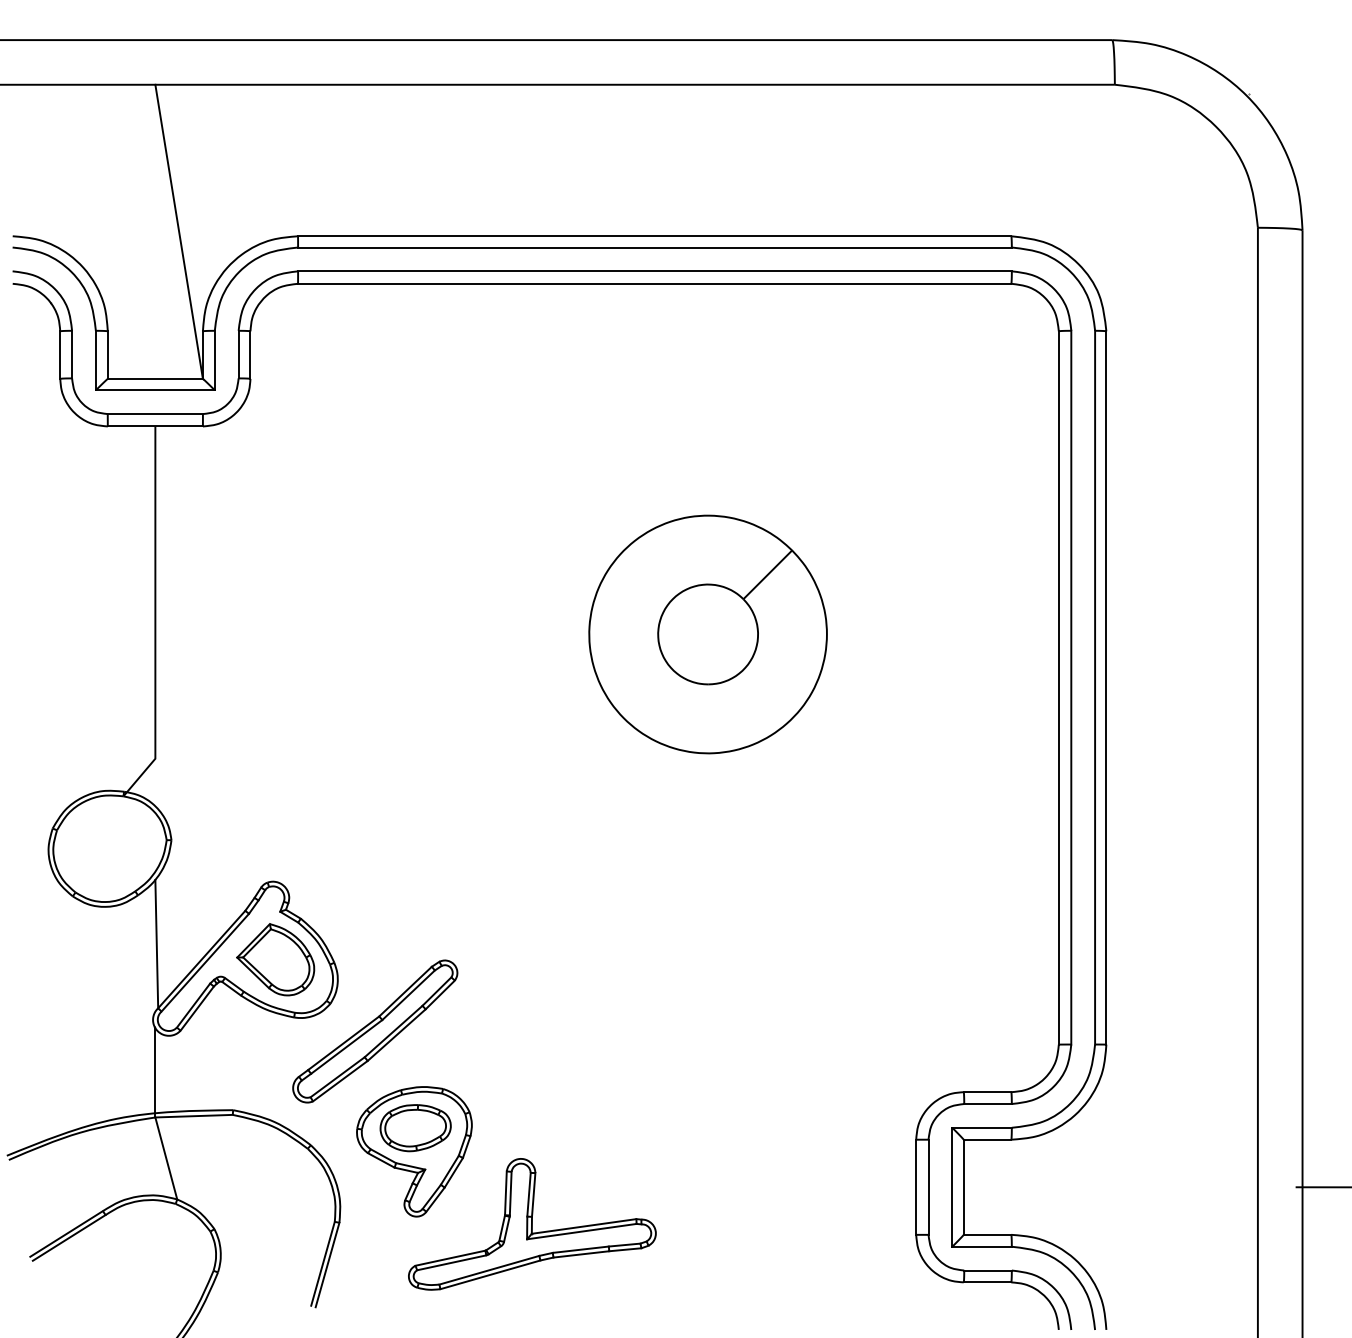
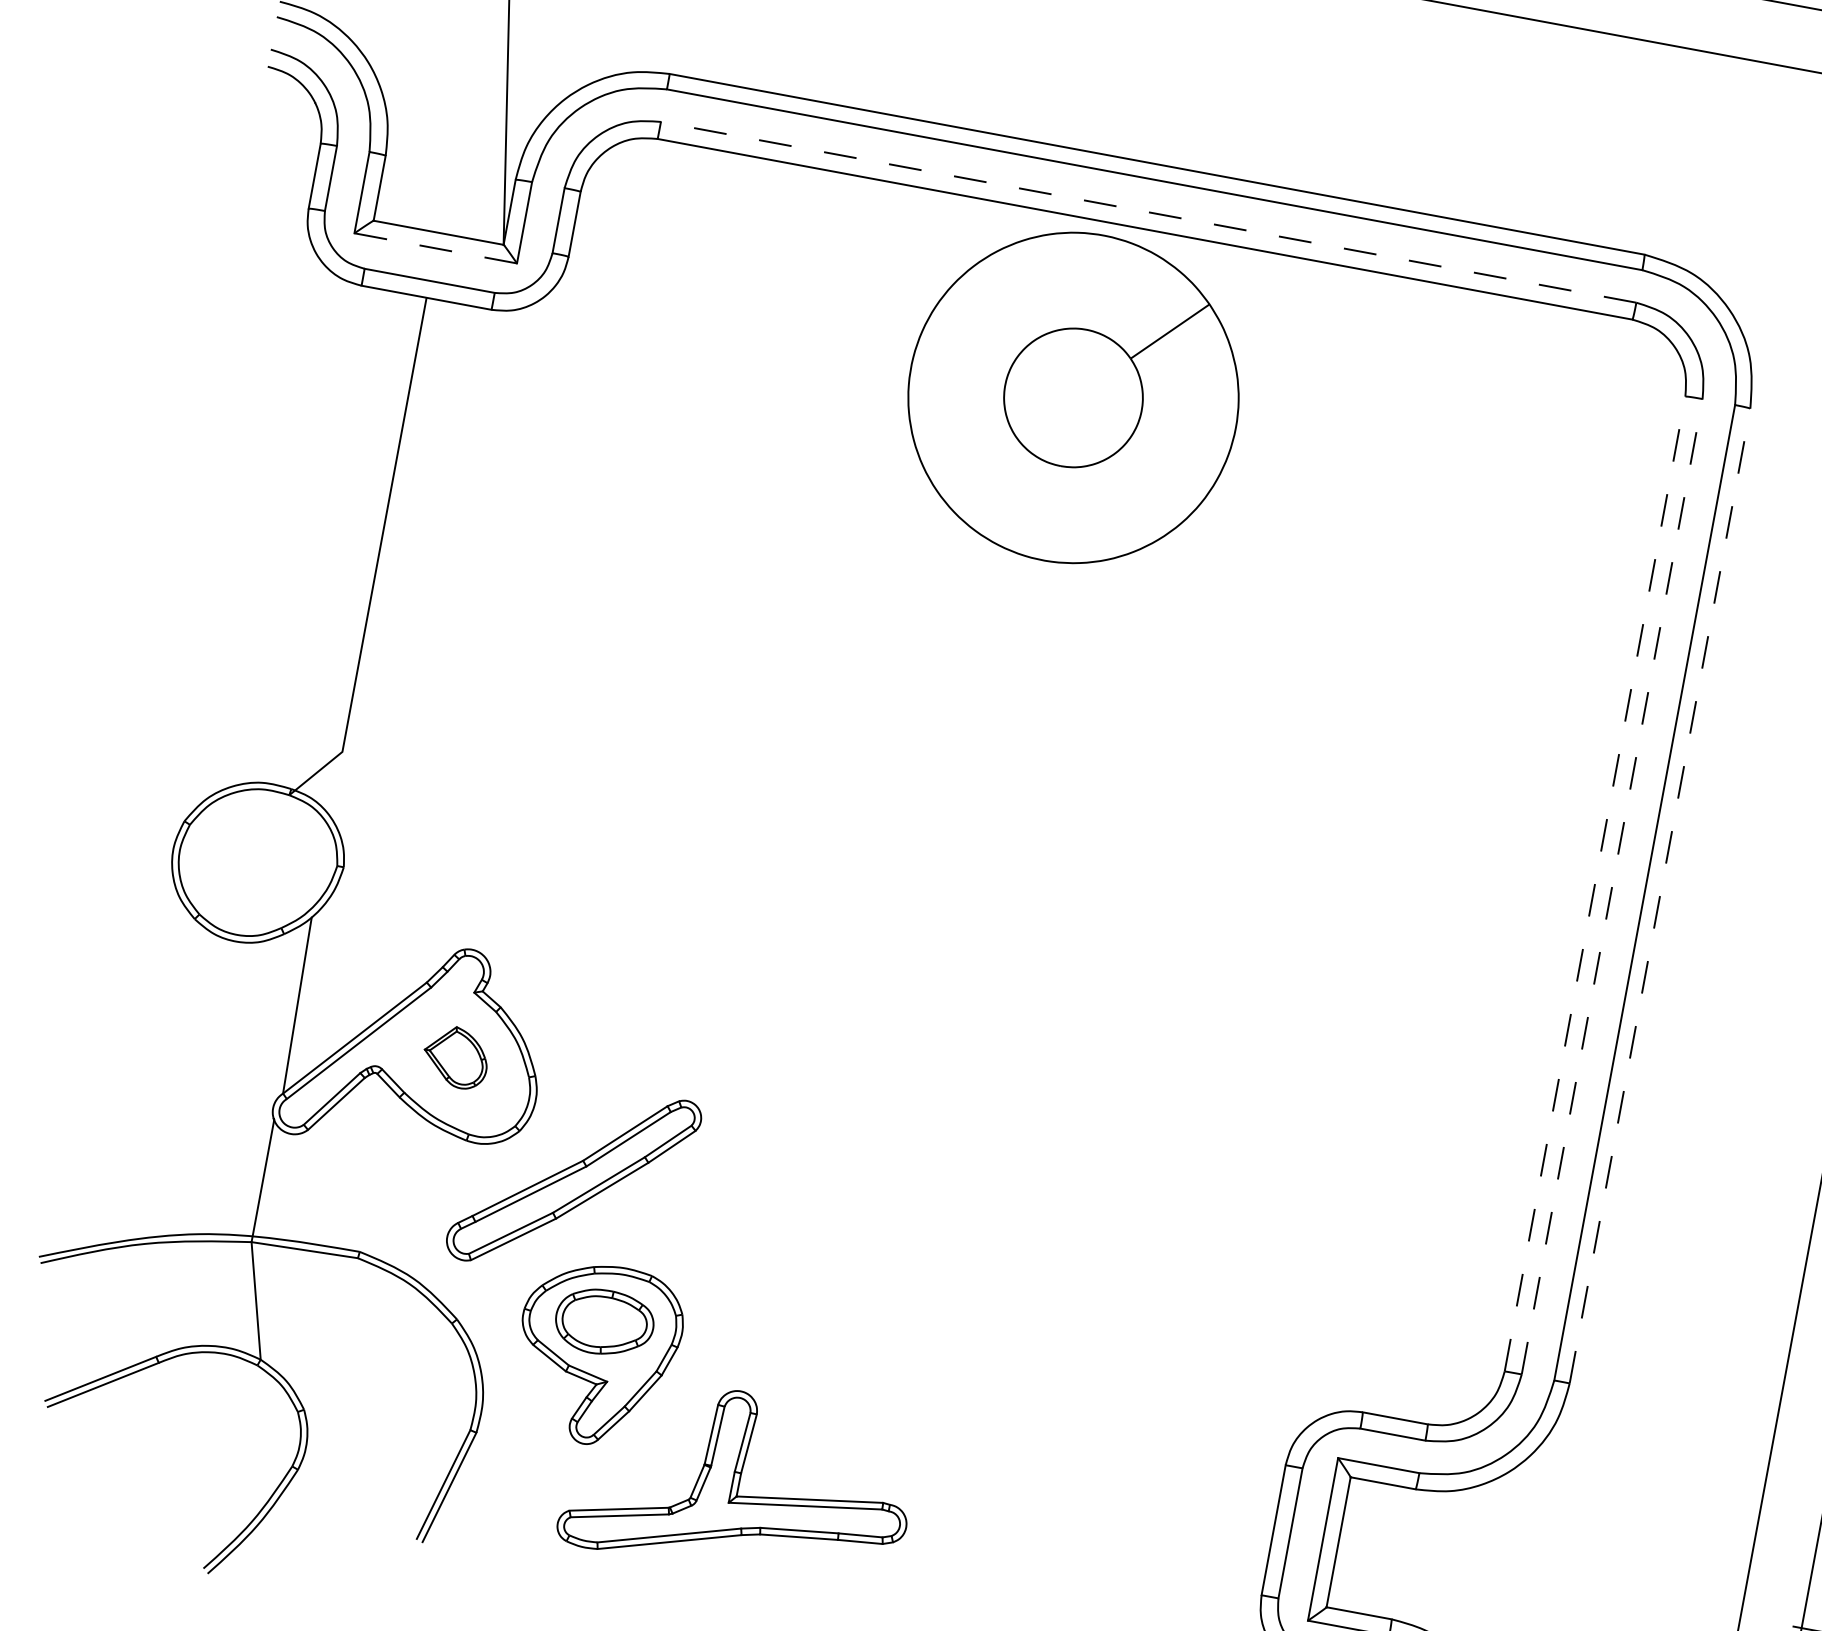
line: (654, 271) -> (1147, 212), solid -> dashed
line: (154, 390) -> (434, 248), solid -> dashed
part: (707, 634) -> (1072, 397), moved
line: (1058, 687) -> (1594, 883), solid -> dashed
line: (1071, 687) -> (1612, 886), solid -> dashed
line: (1106, 687) -> (1660, 895), solid -> dashed
part: (275, 959) -> (455, 1056), size x0.6

